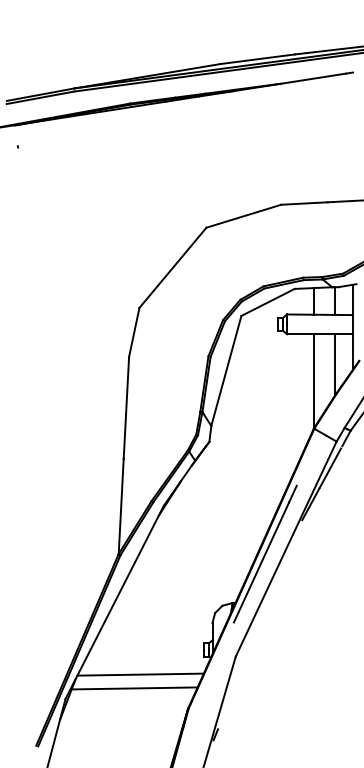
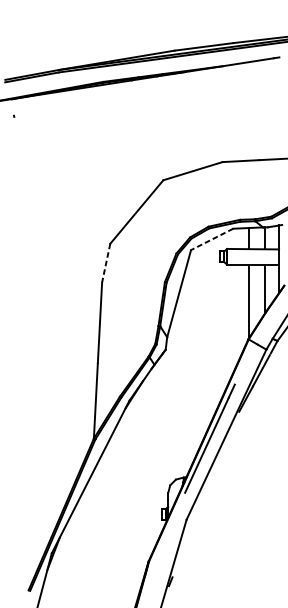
line: (268, 302) -> (212, 239), solid -> dashed
line: (134, 332) -> (106, 263), solid -> dashed
line: (140, 674) -> (111, 533), removed
line: (134, 688) -> (106, 545), removed

